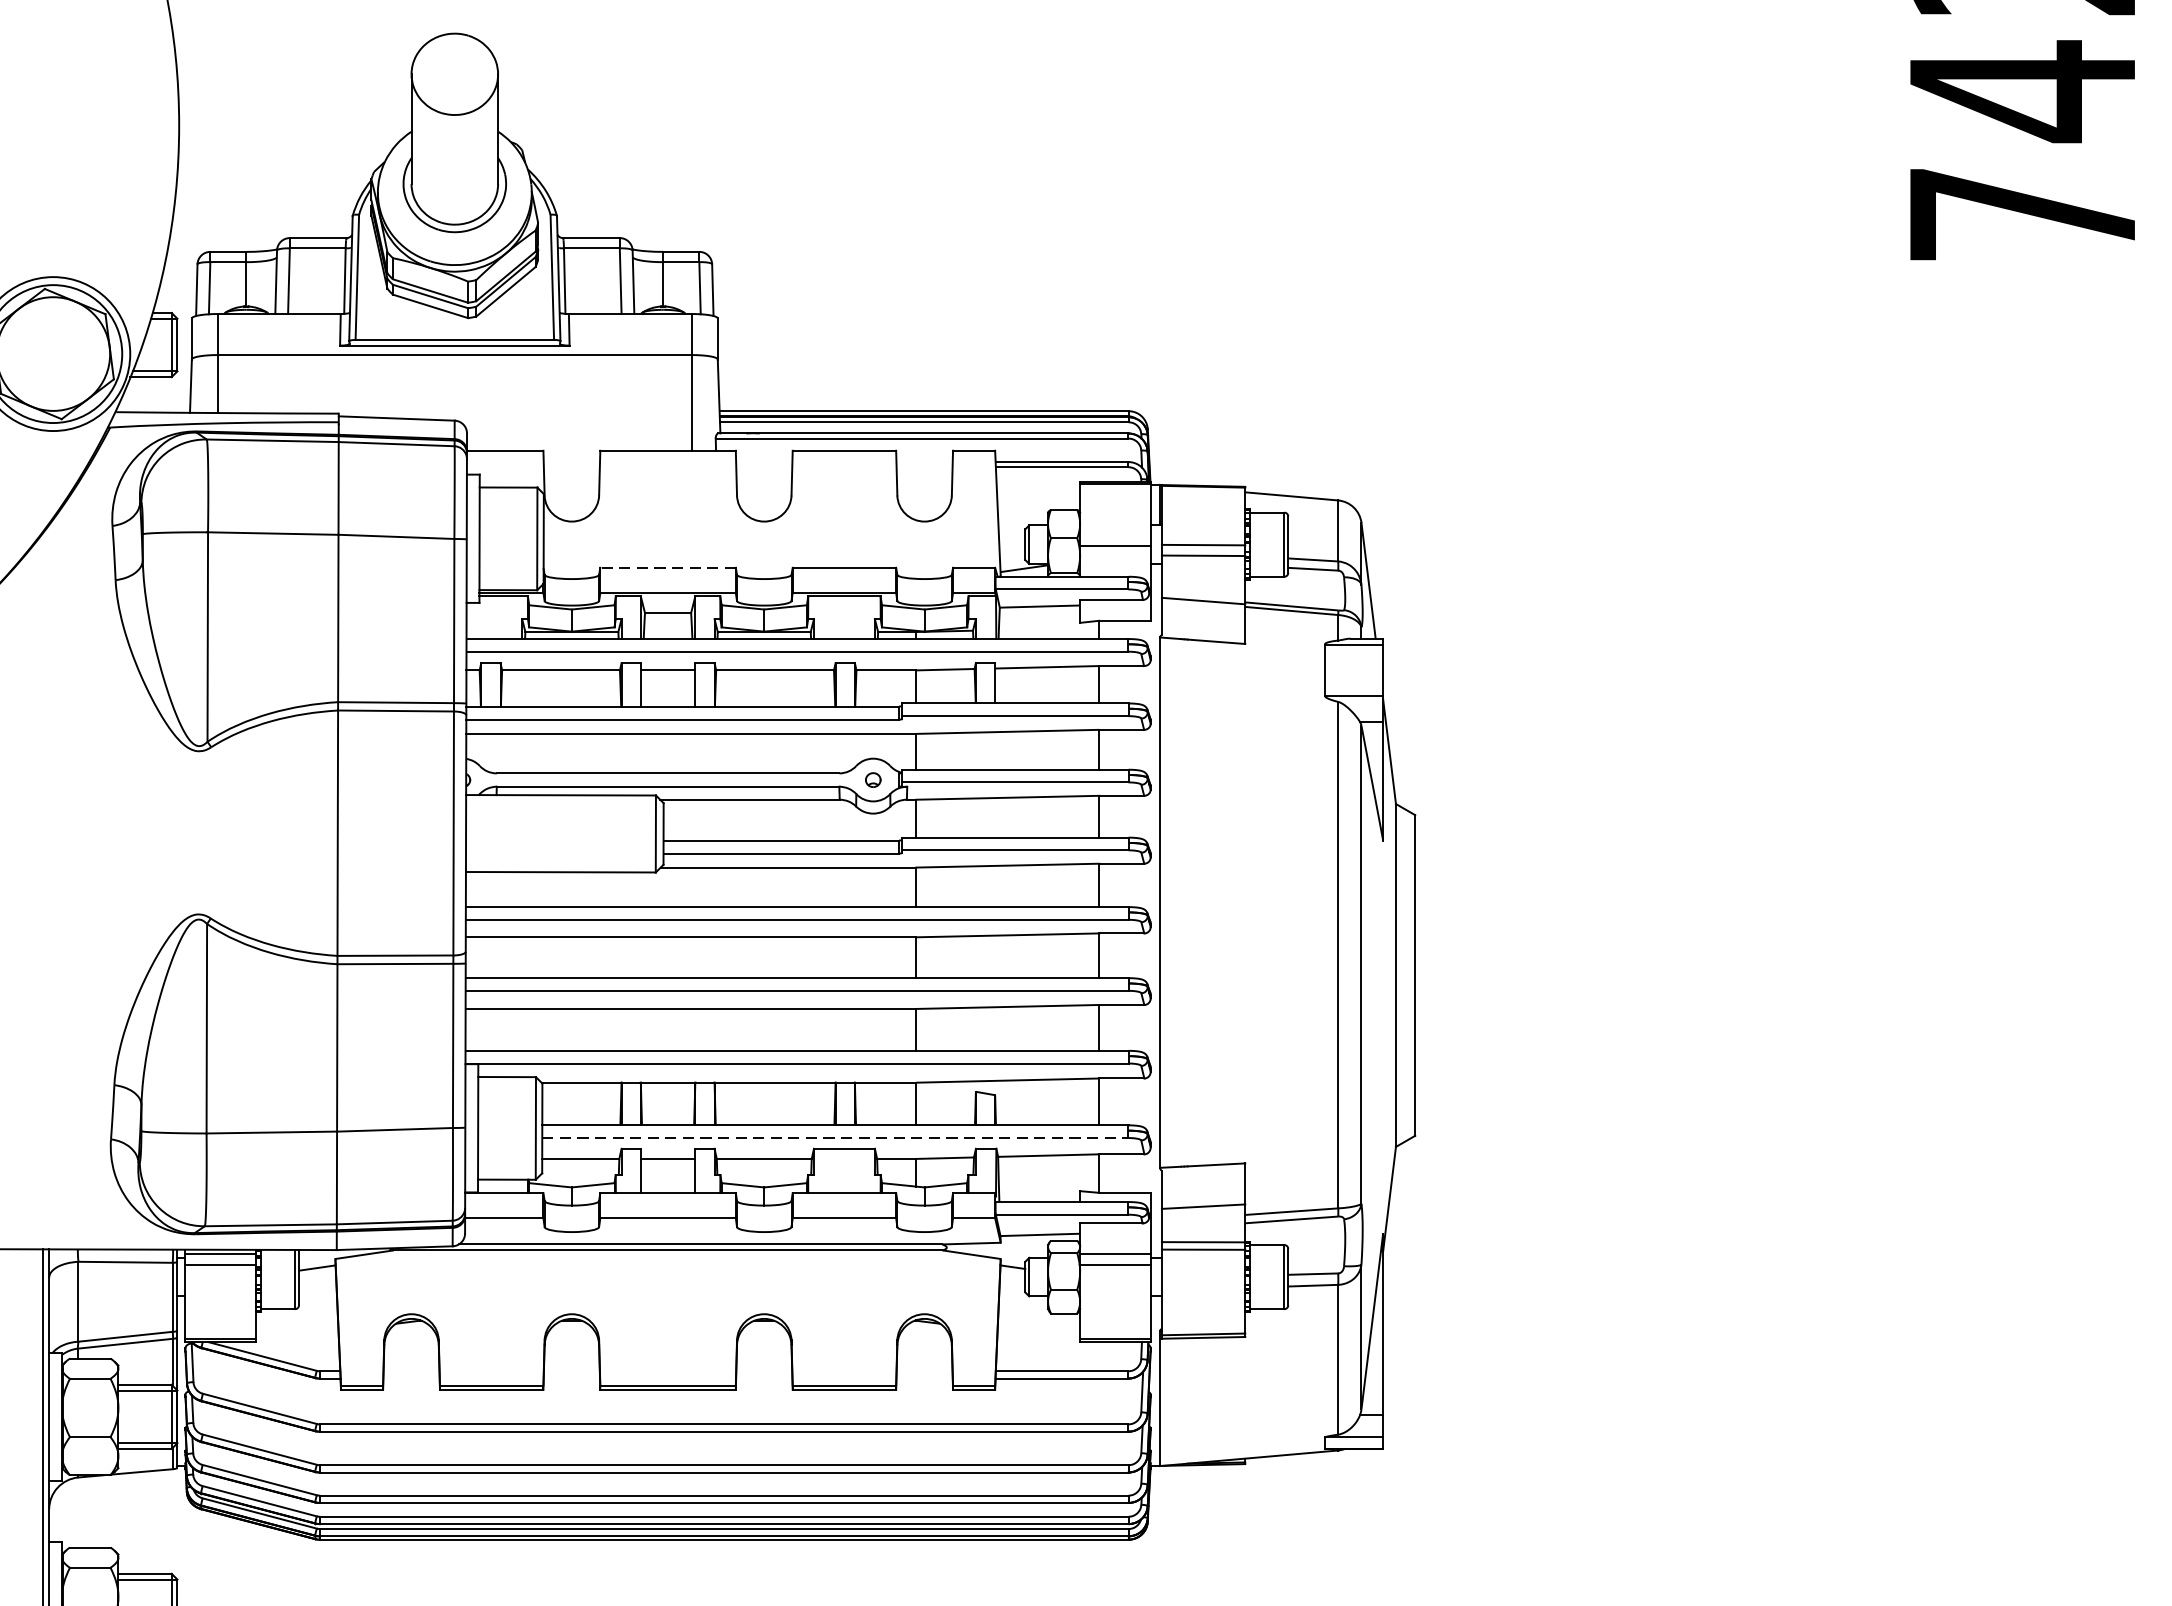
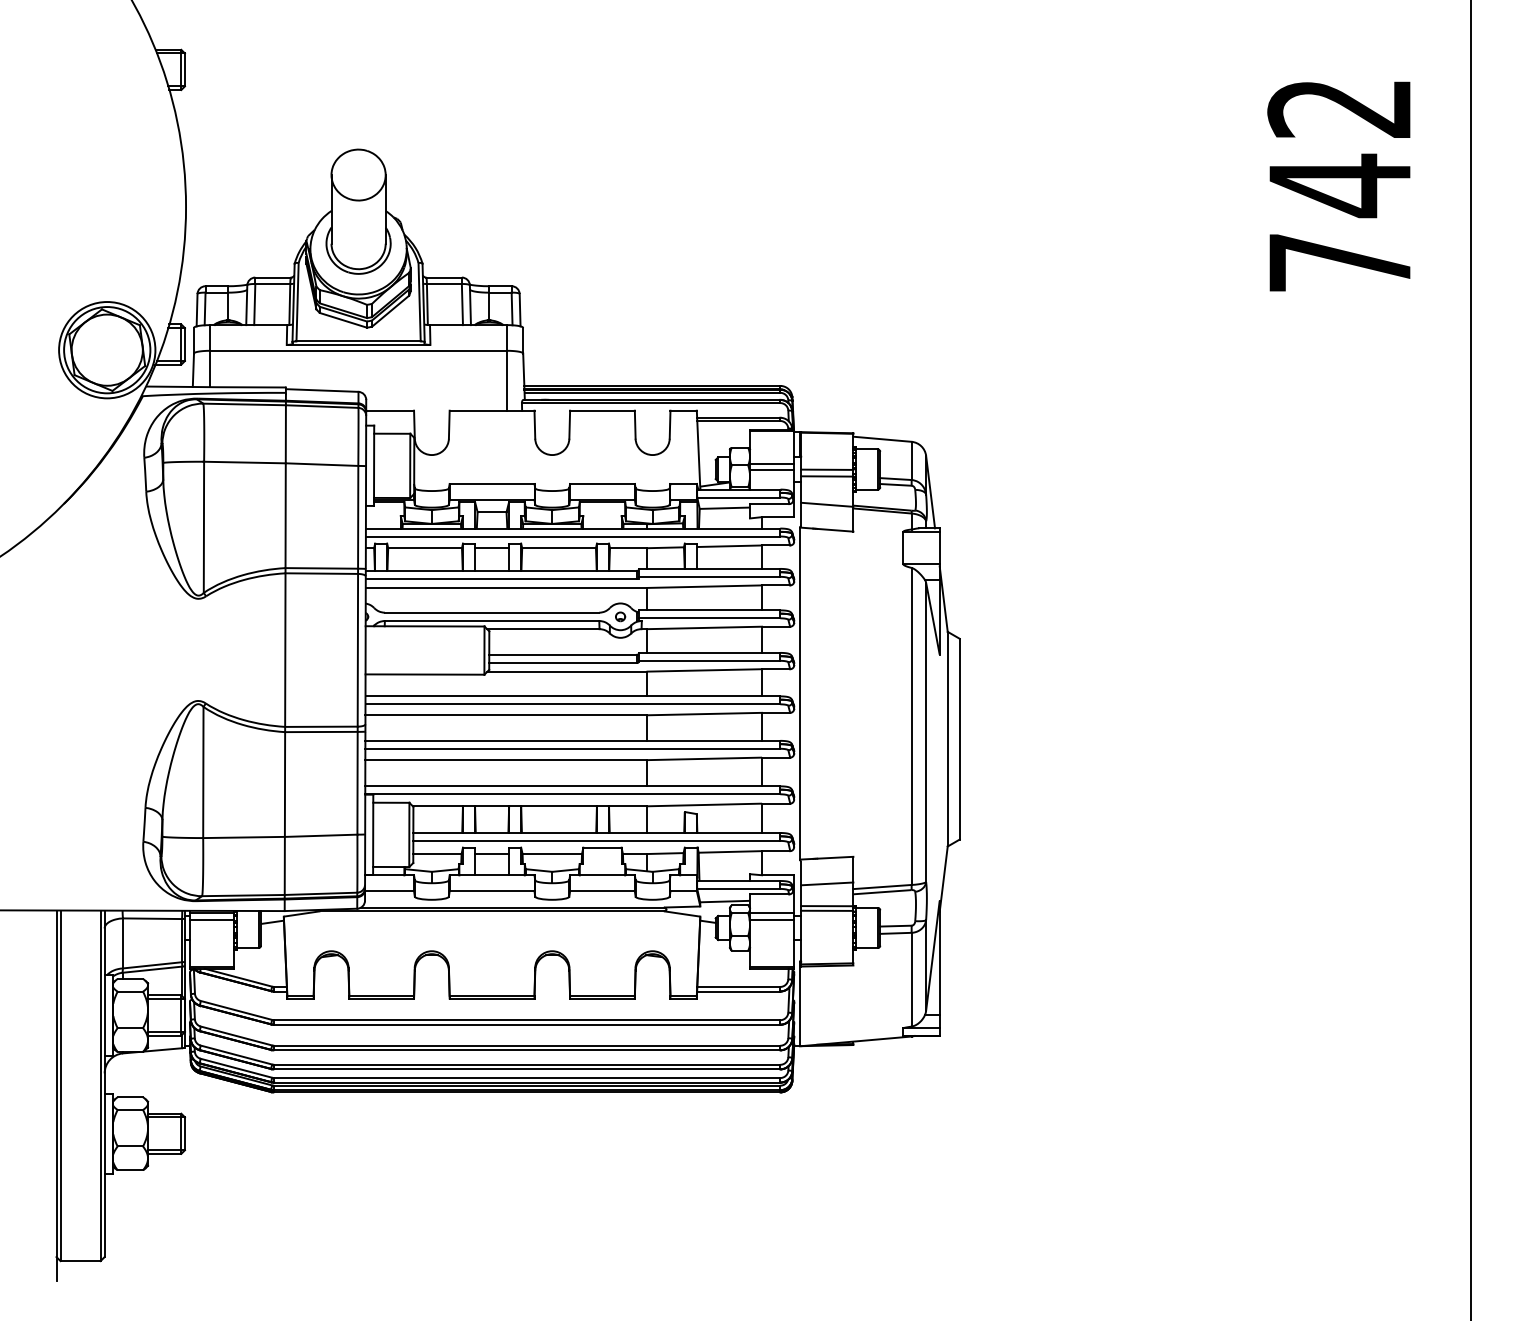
line: (1116, 535) -> (772, 463), added
line: (667, 567) -> (491, 483), dashed -> solid
line: (836, 1137) -> (597, 840), dashed -> solid

